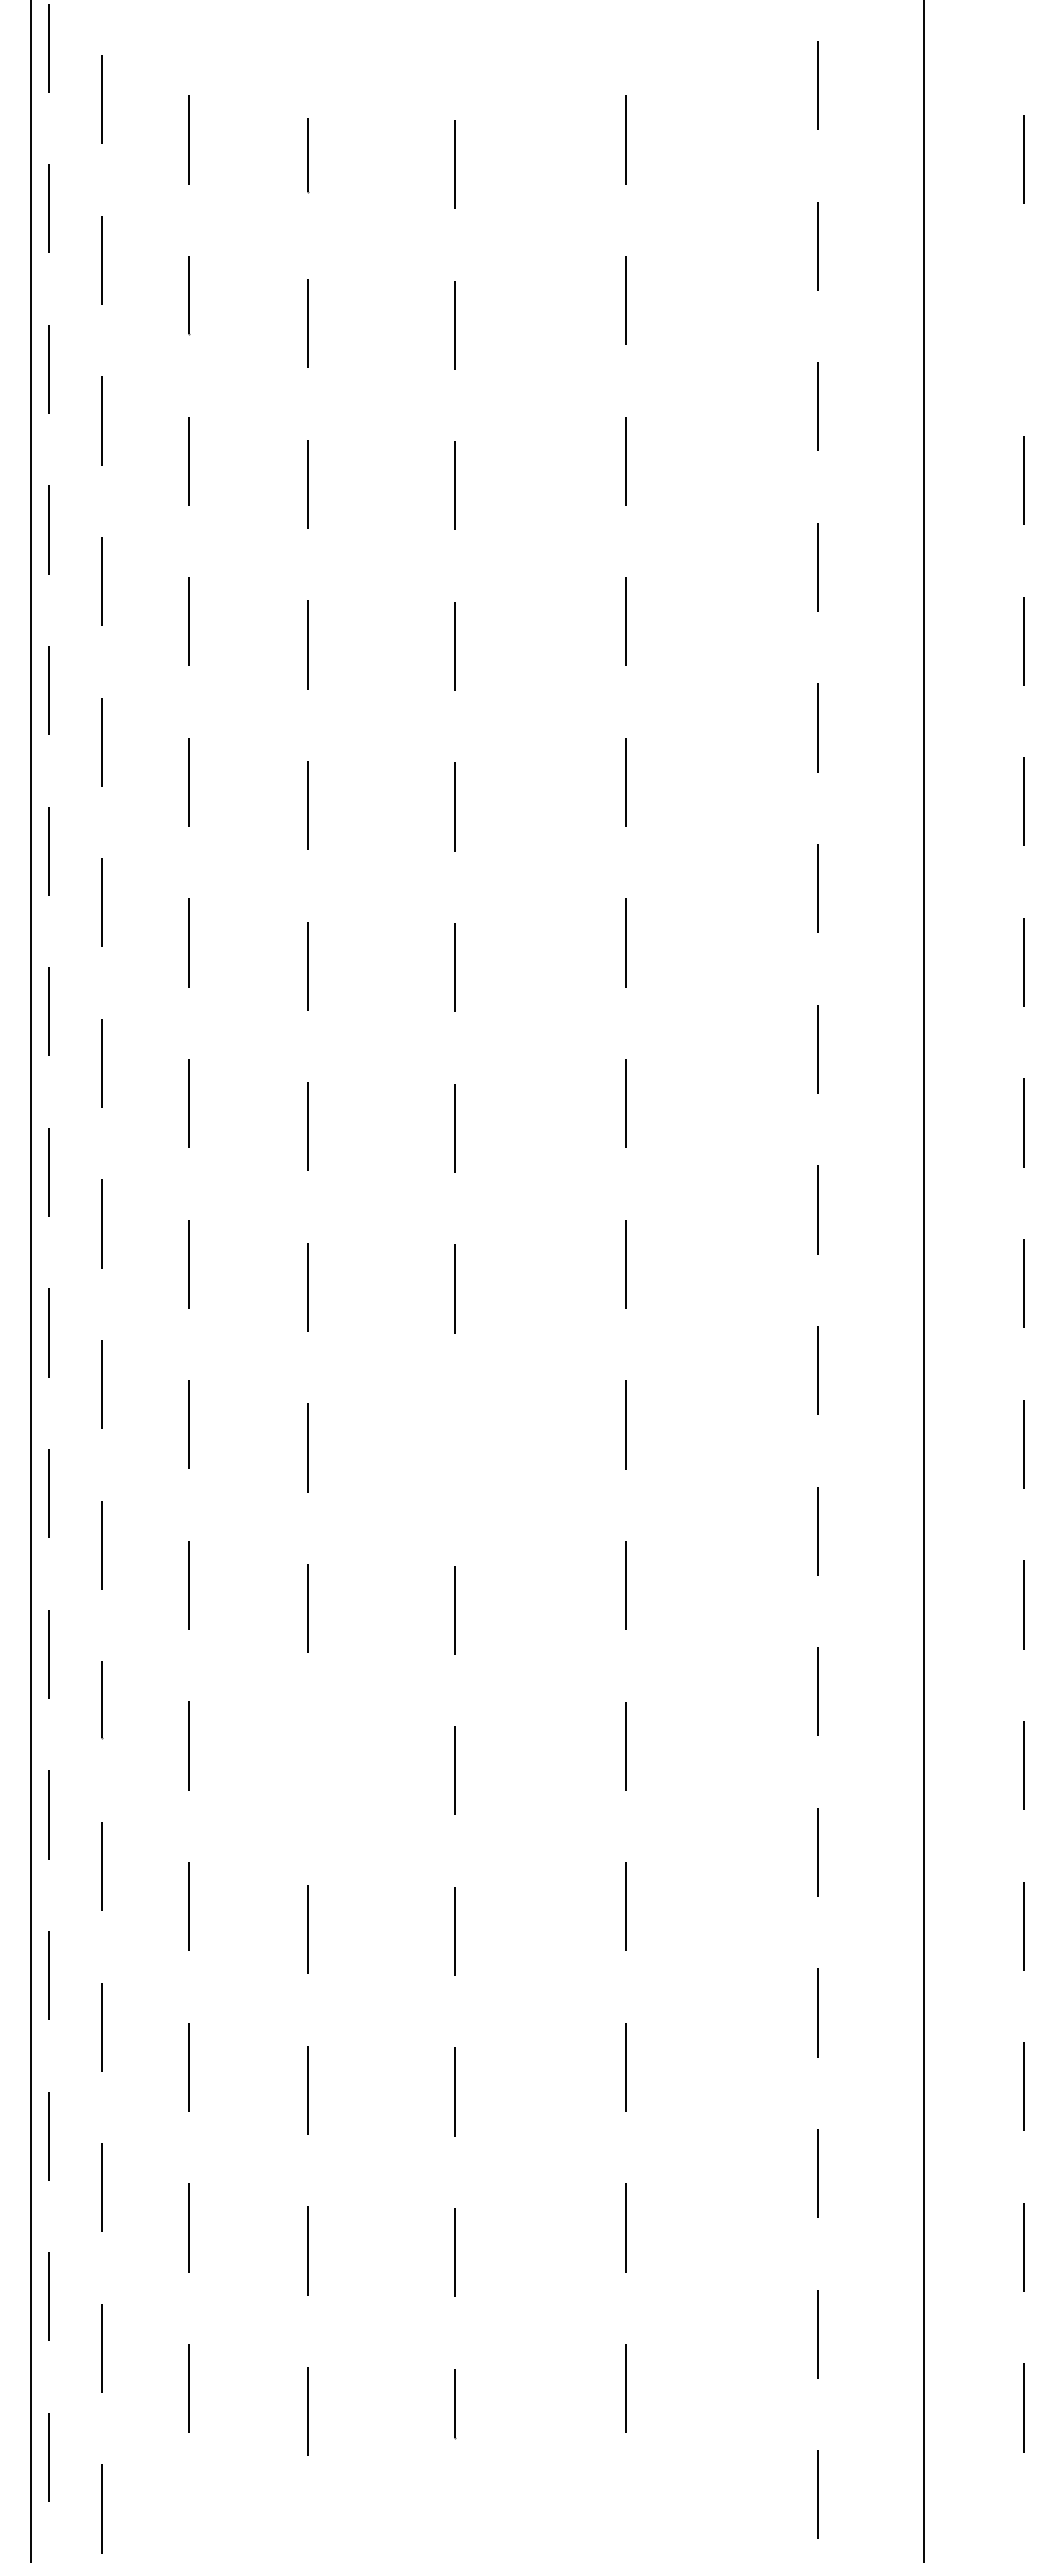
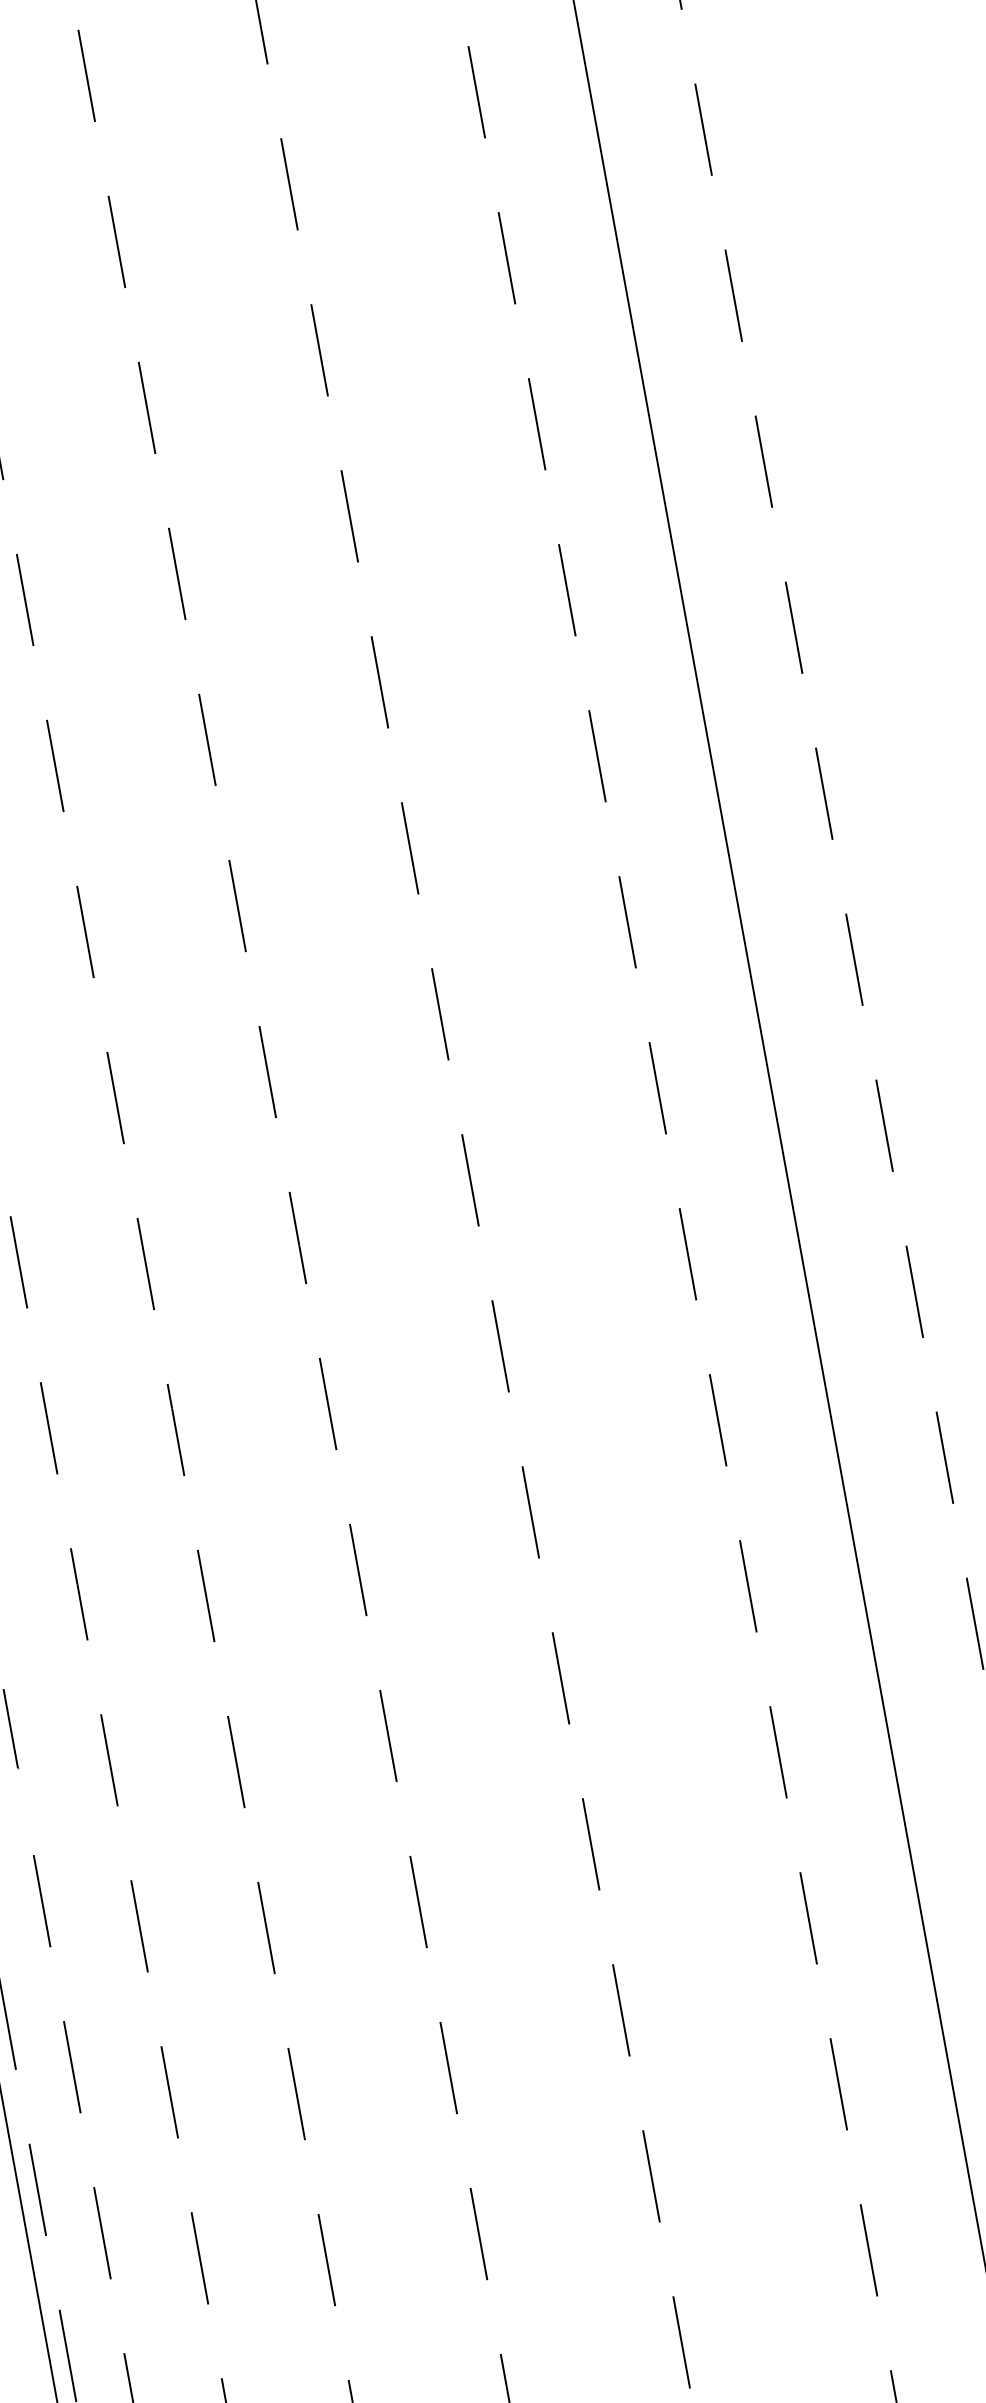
line: (1023, 319) -> (703, 129), added
line: (454, 1449) -> (327, 1404), added
line: (308, 1768) -> (236, 1761), added

